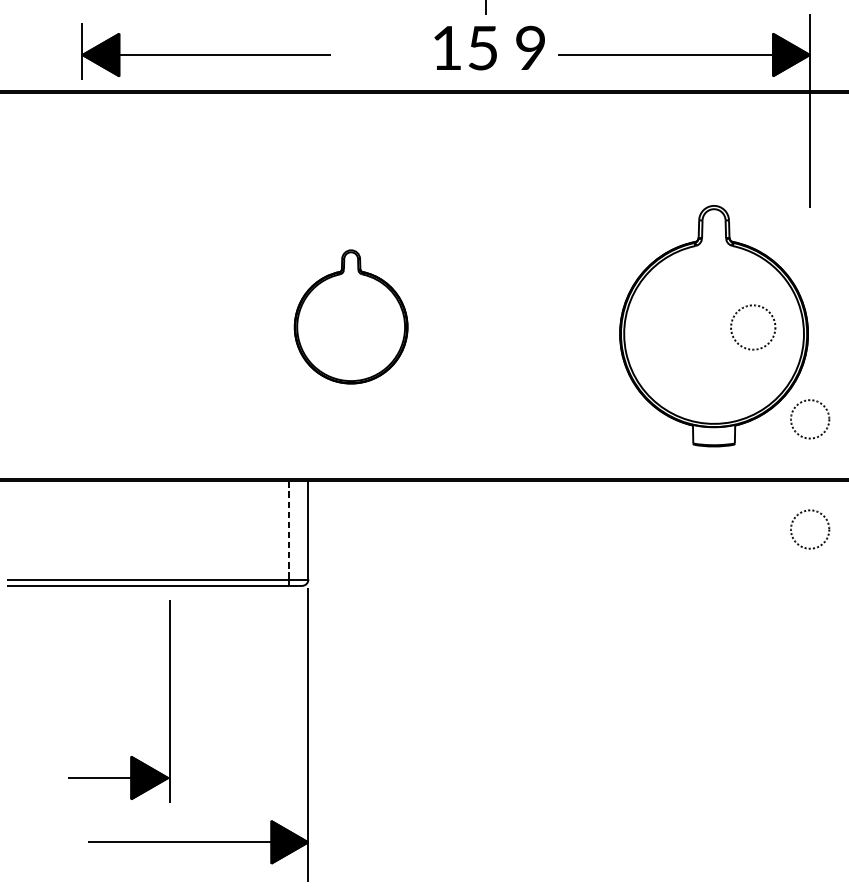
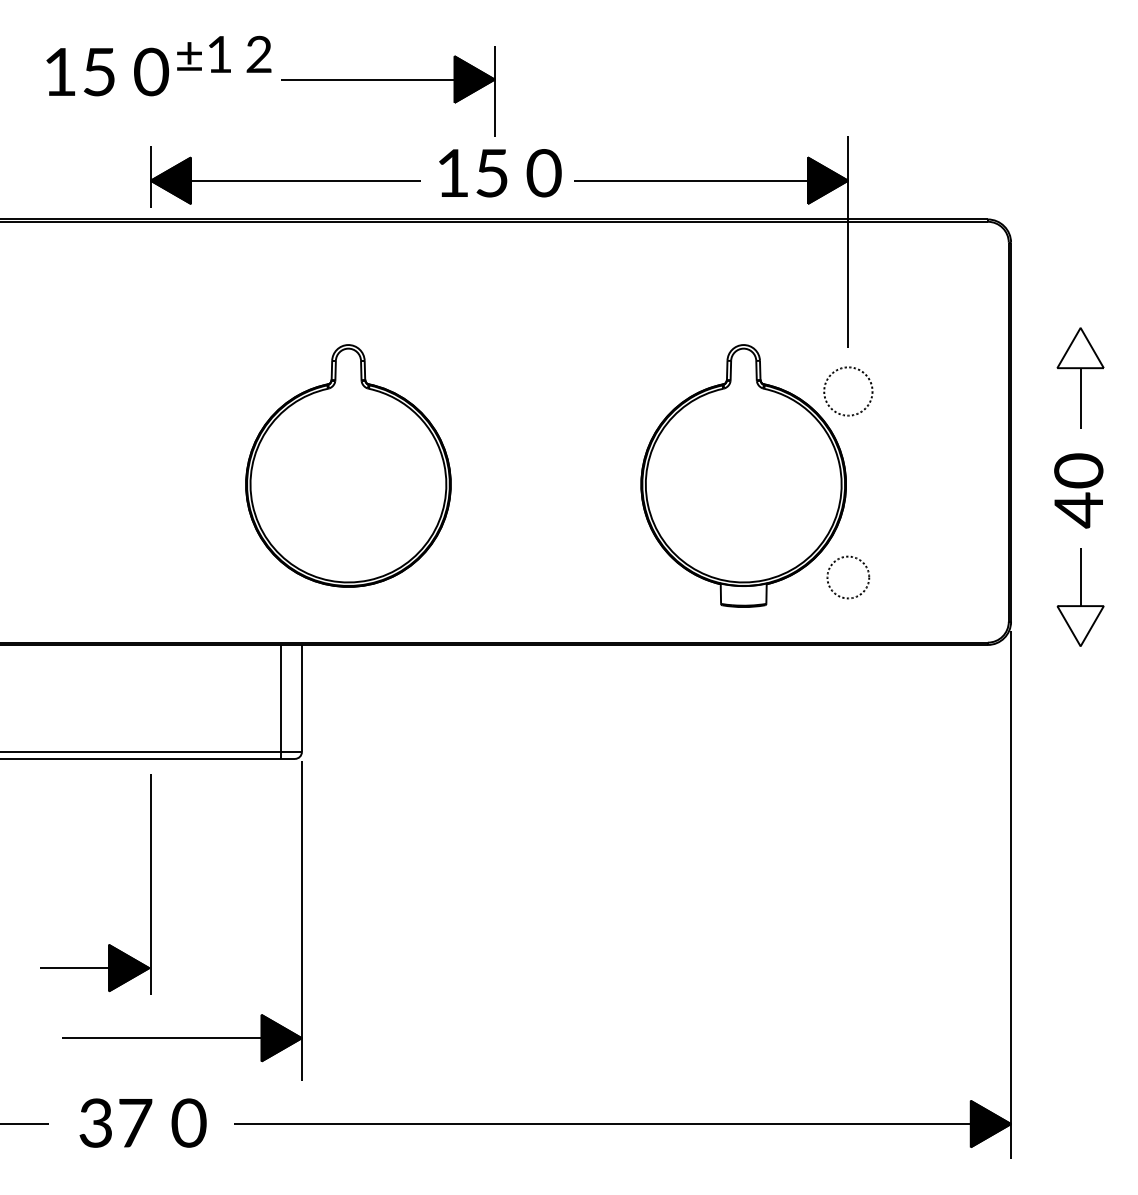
text: (530, 48) -> (543, 173), 9 -> 0
part: (206, 51) -> (285, 176), moved
part: (758, 307) -> (854, 369), moved
part: (351, 316) -> (348, 465), size x1.67
part: (805, 512) -> (843, 678), removed
line: (289, 530) -> (281, 698), dashed -> solid

